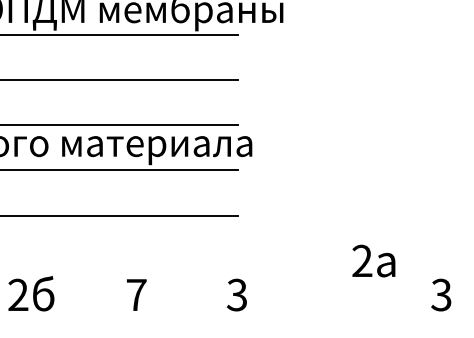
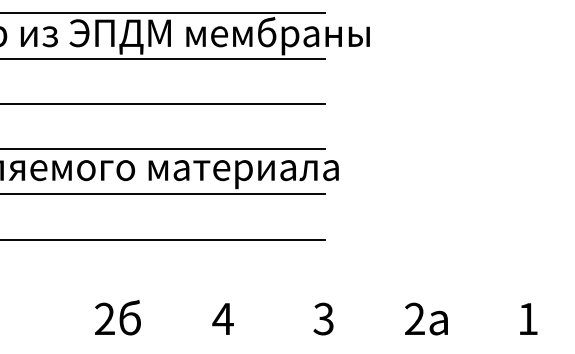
text: (373, 260) -> (426, 318), moved
text: (135, 294) -> (222, 318), 7 -> 4
text: (440, 294) -> (527, 318), 3 -> 1

